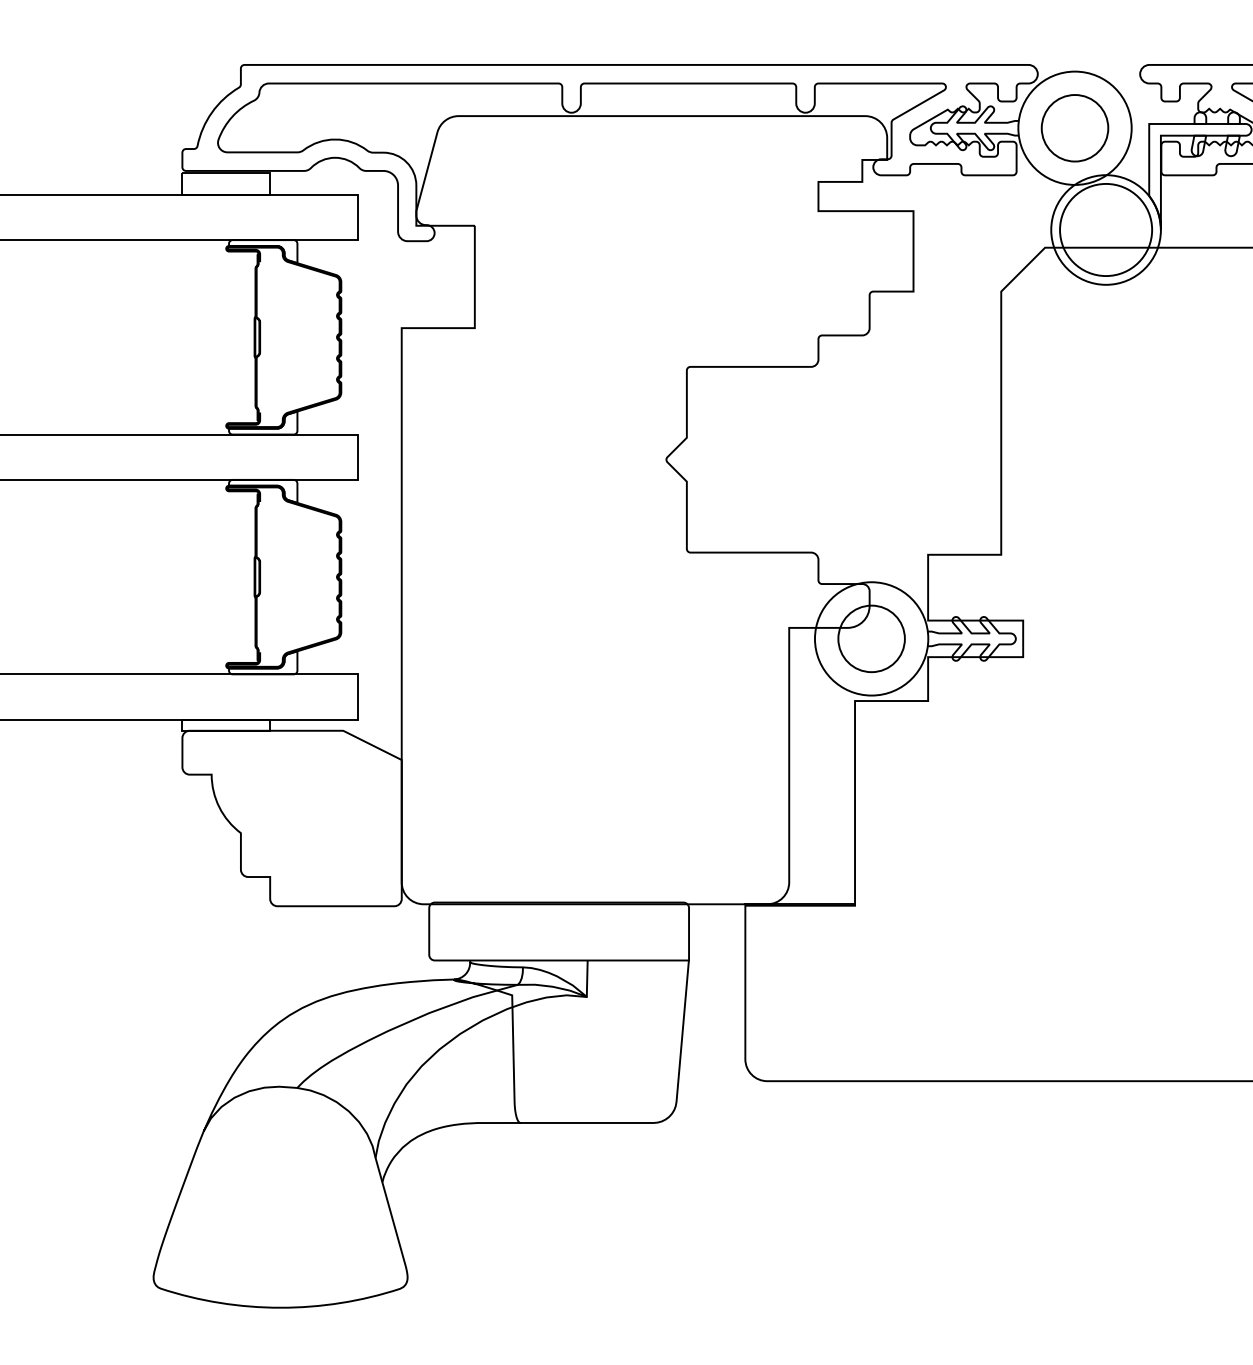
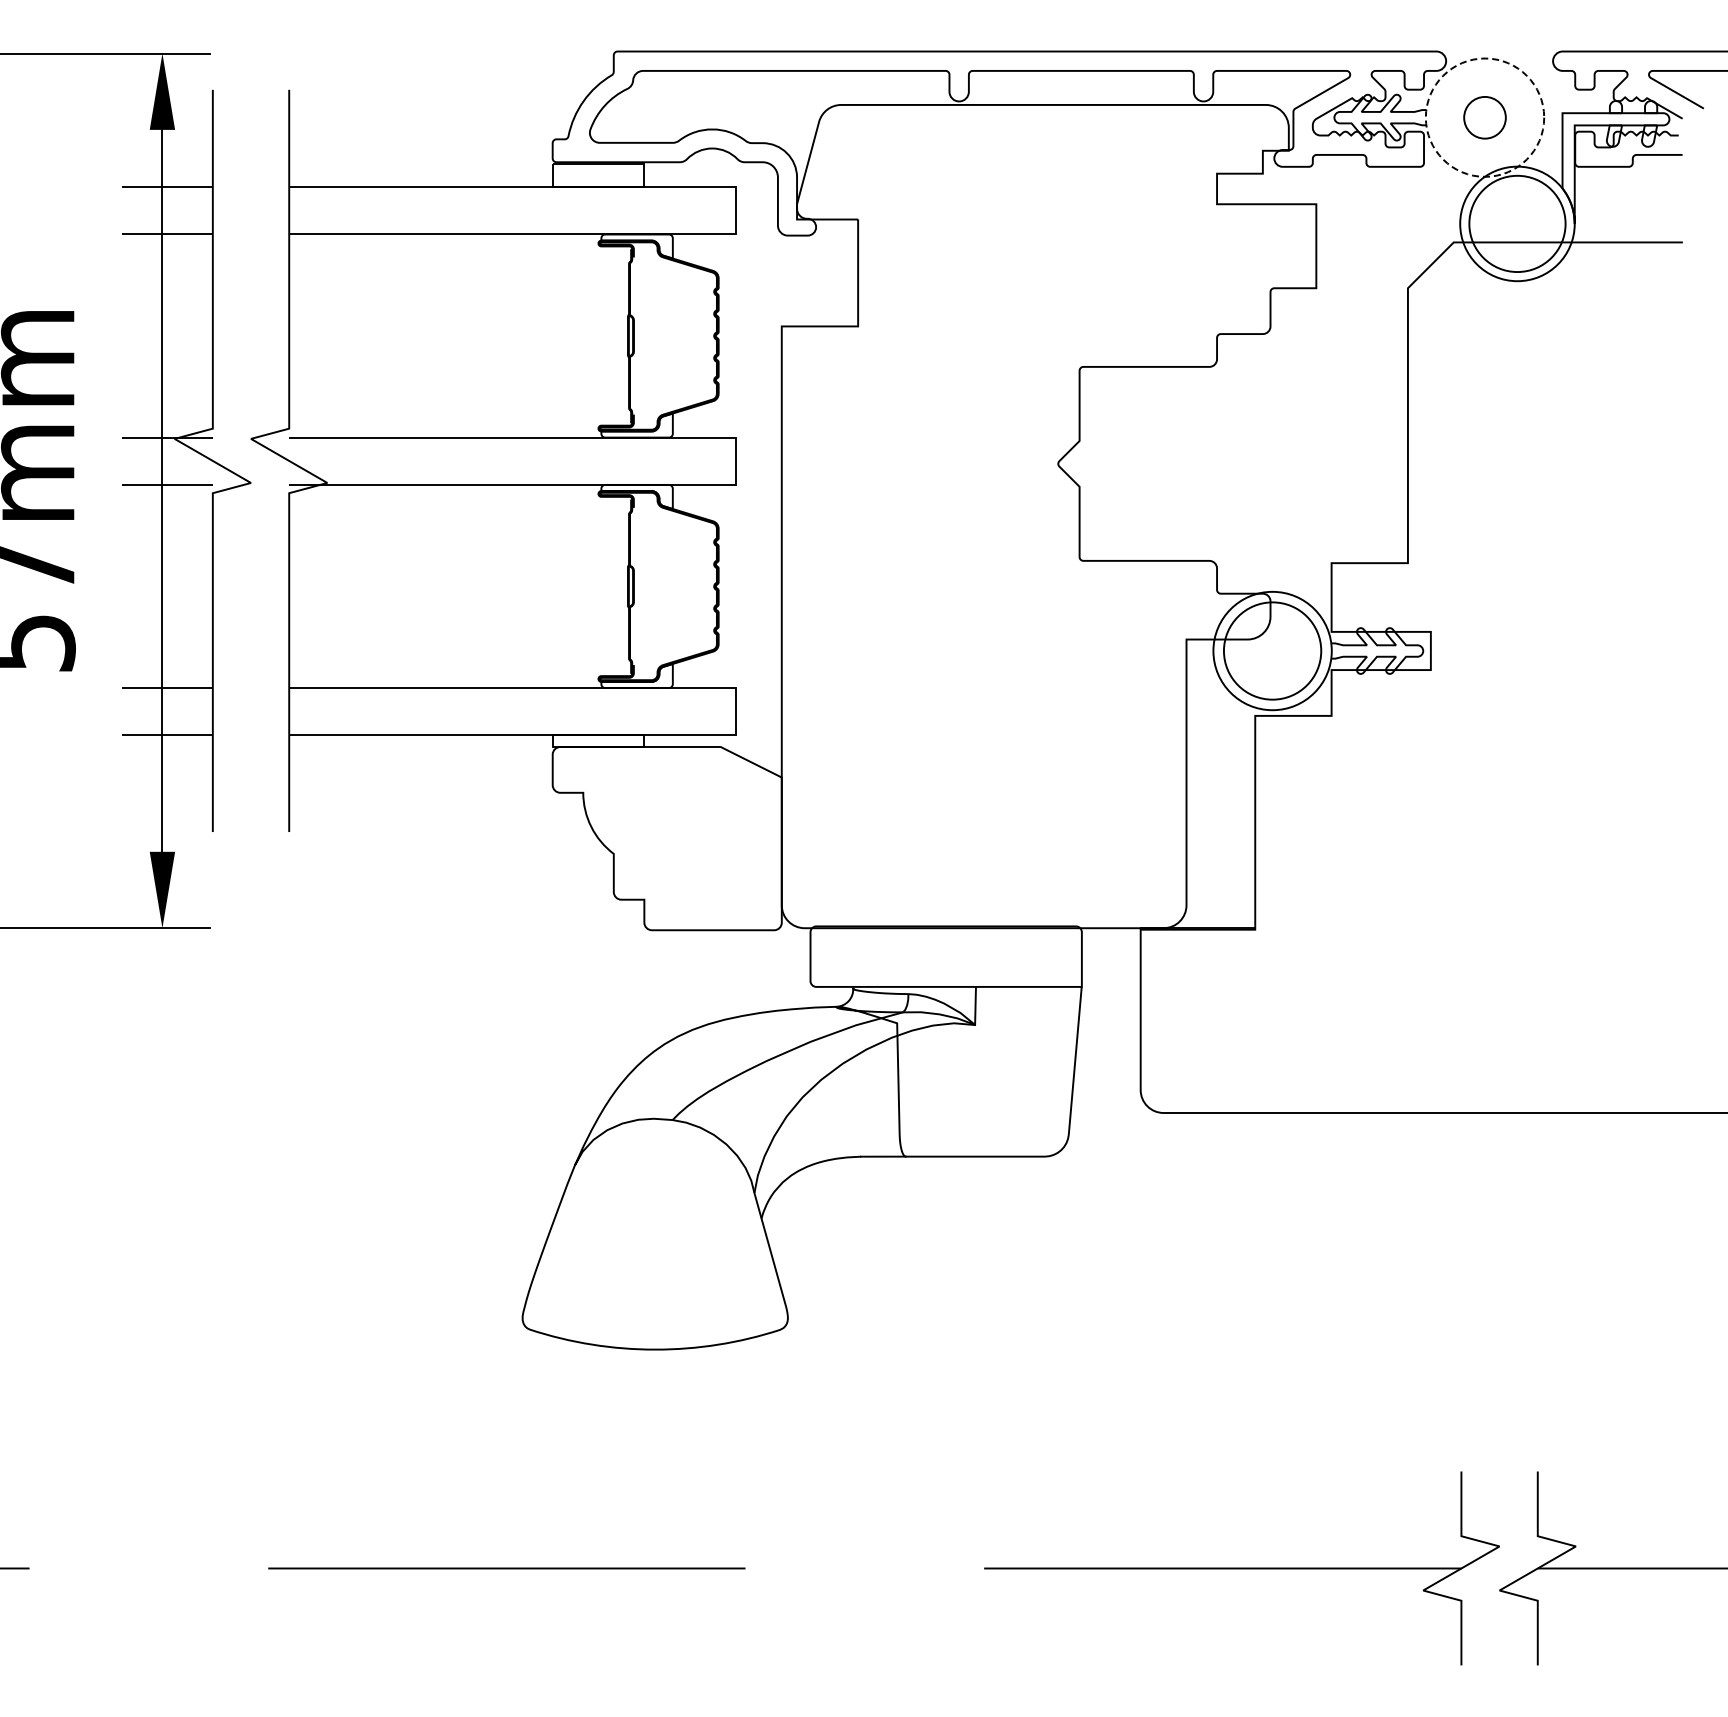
circle: (1074, 128) -> (1484, 117), size x0.6
circle: (1074, 128) -> (1484, 117), solid -> dashed
circle: (871, 638) -> (1272, 650), size x1.4

